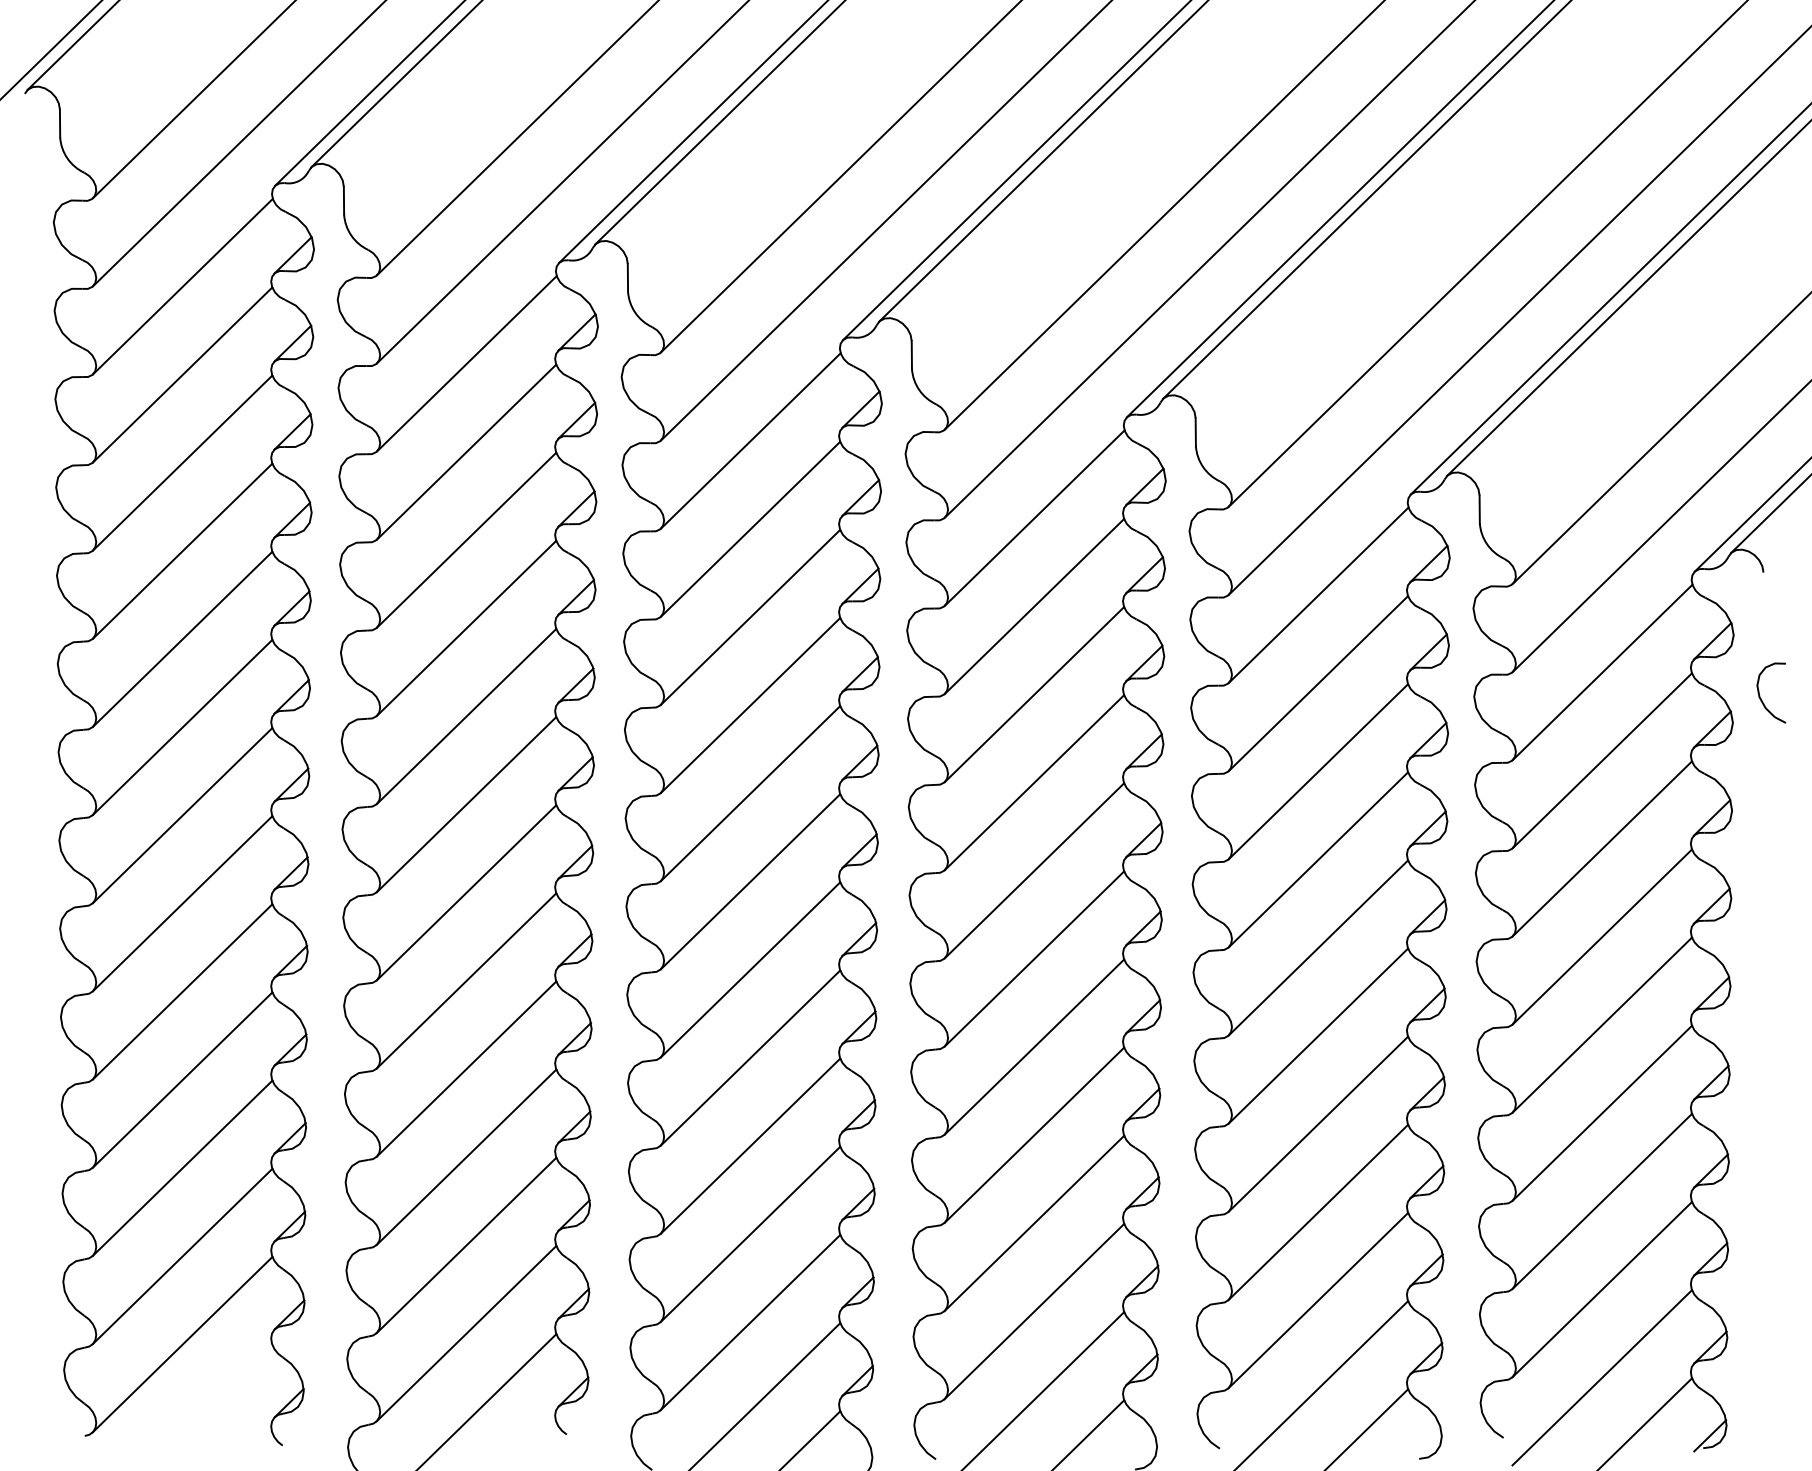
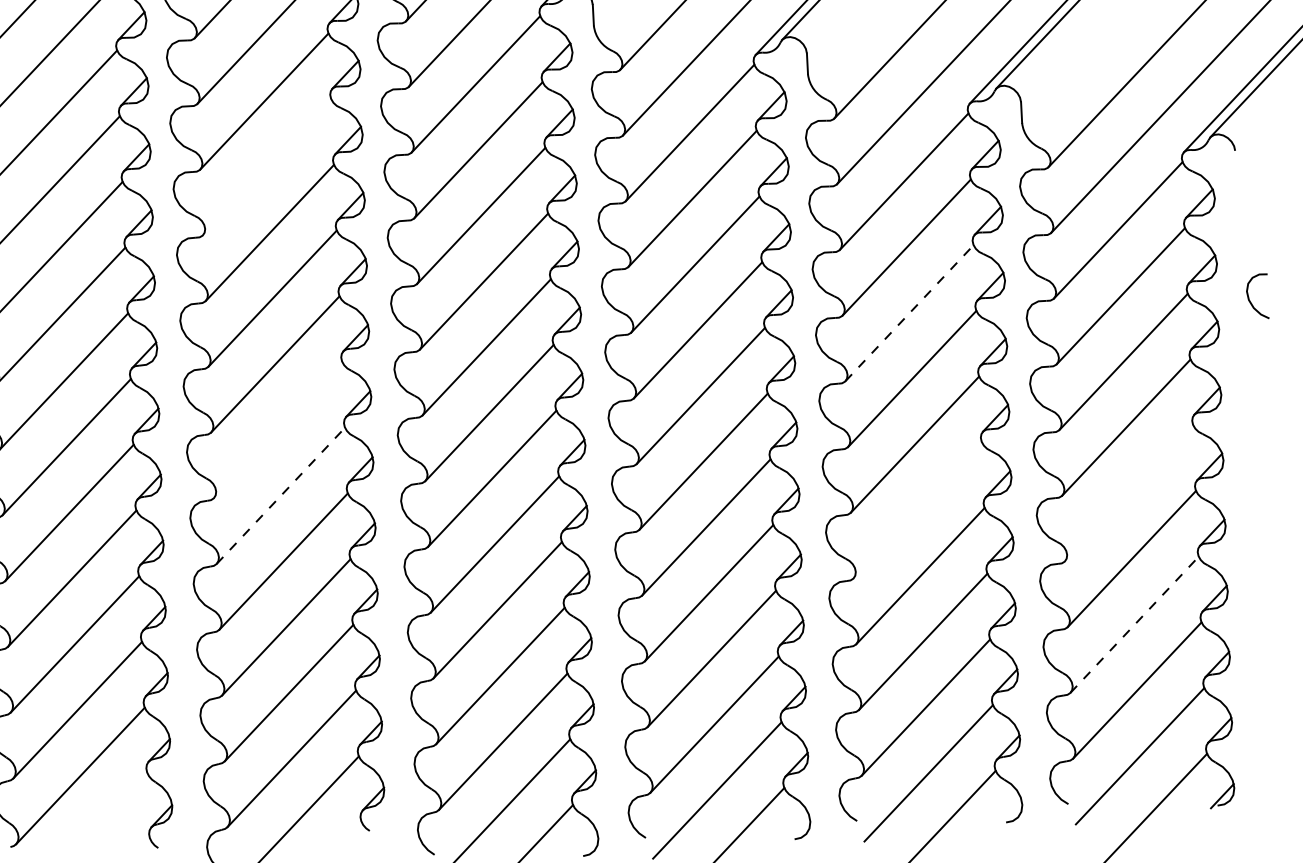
line: (466, 539) -> (267, 166), removed
curve: (1760, 695) -> (1249, 298), moved
line: (1318, 771) -> (909, 313), solid -> dashed
line: (466, 892) -> (278, 429), removed
line: (466, 980) -> (280, 495), solid -> dashed
line: (1601, 1024) -> (1128, 492), removed
line: (1318, 1035) -> (917, 509), removed
line: (1602, 1201) -> (1134, 624), solid -> dashed

